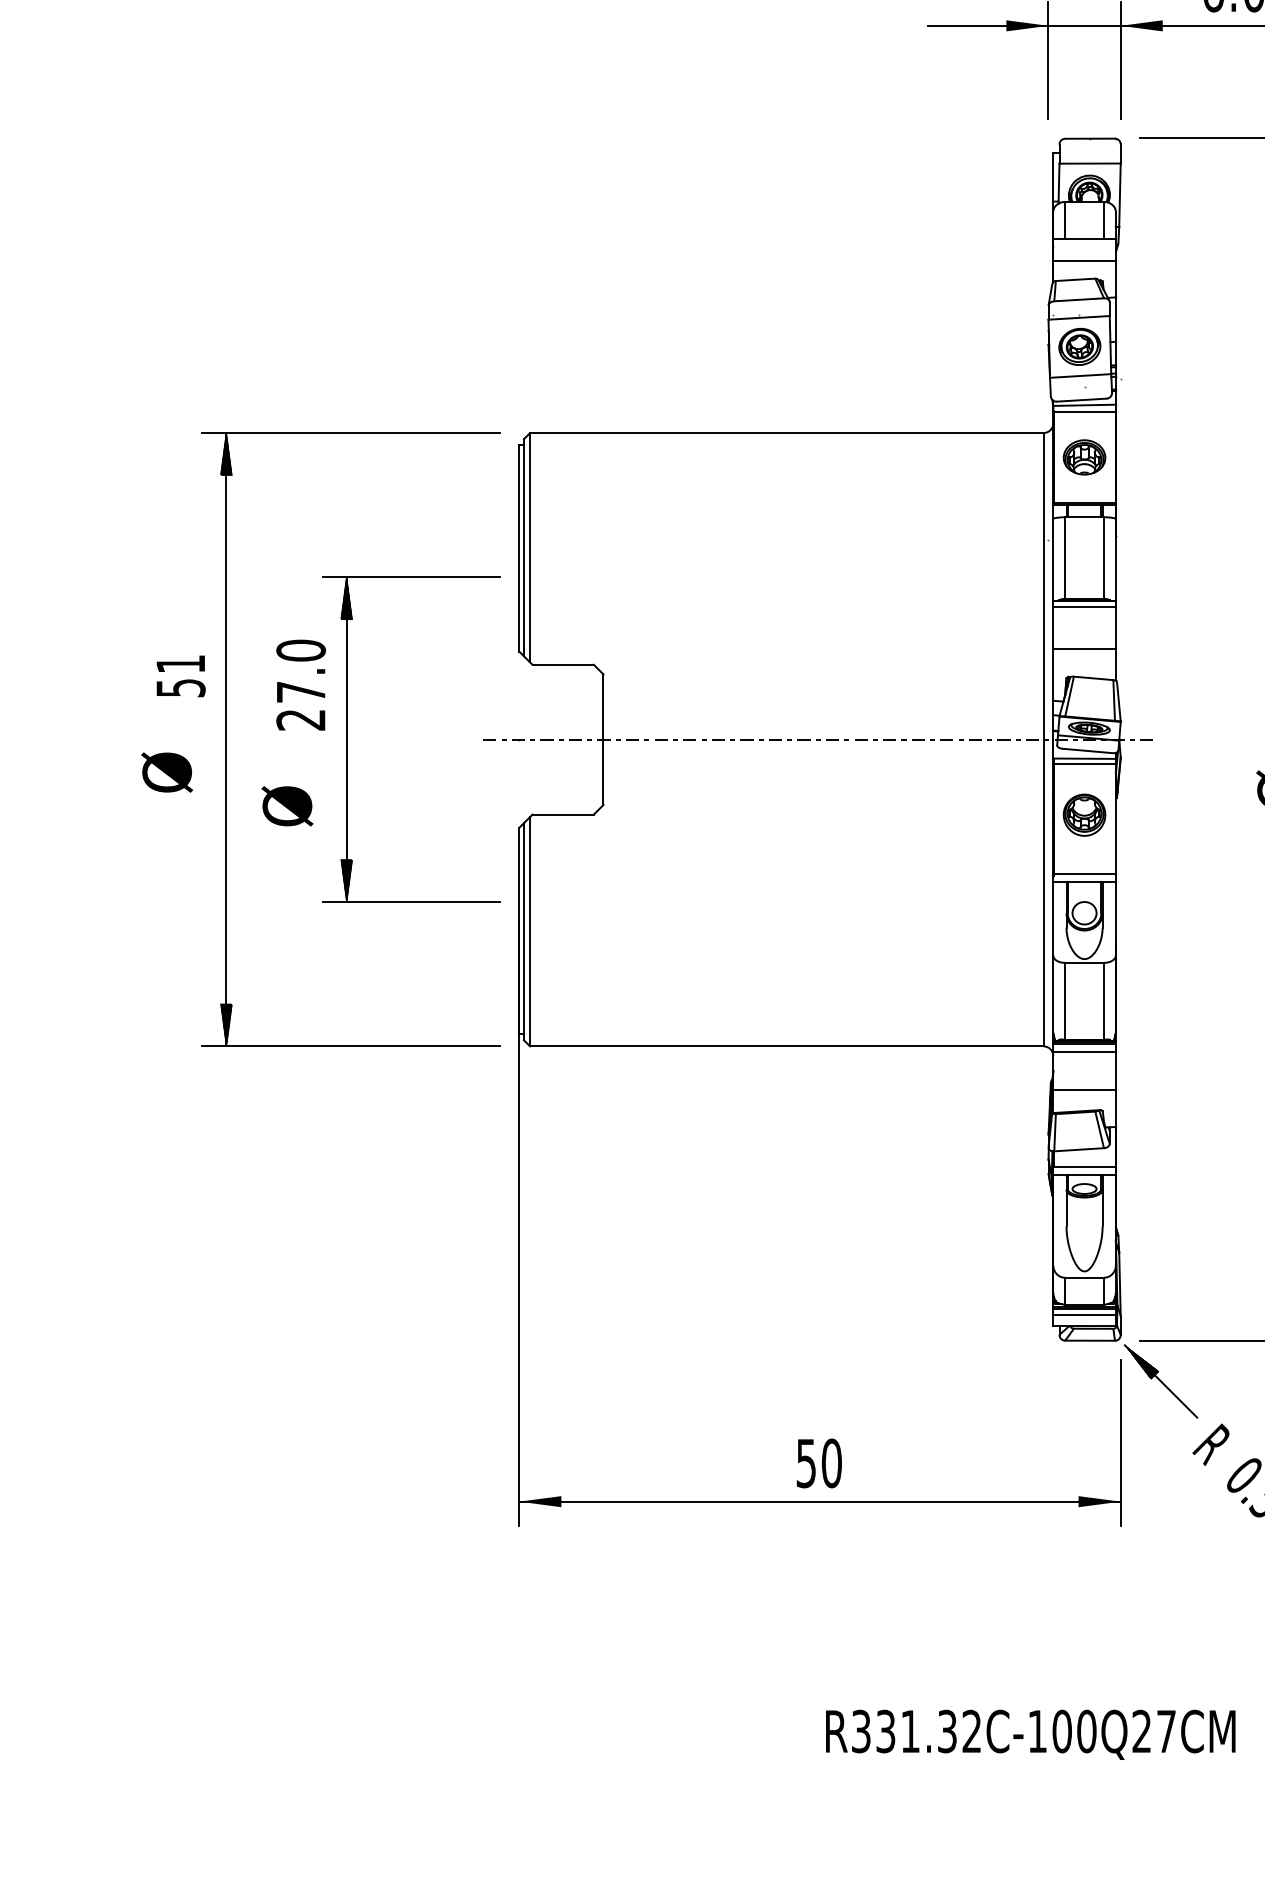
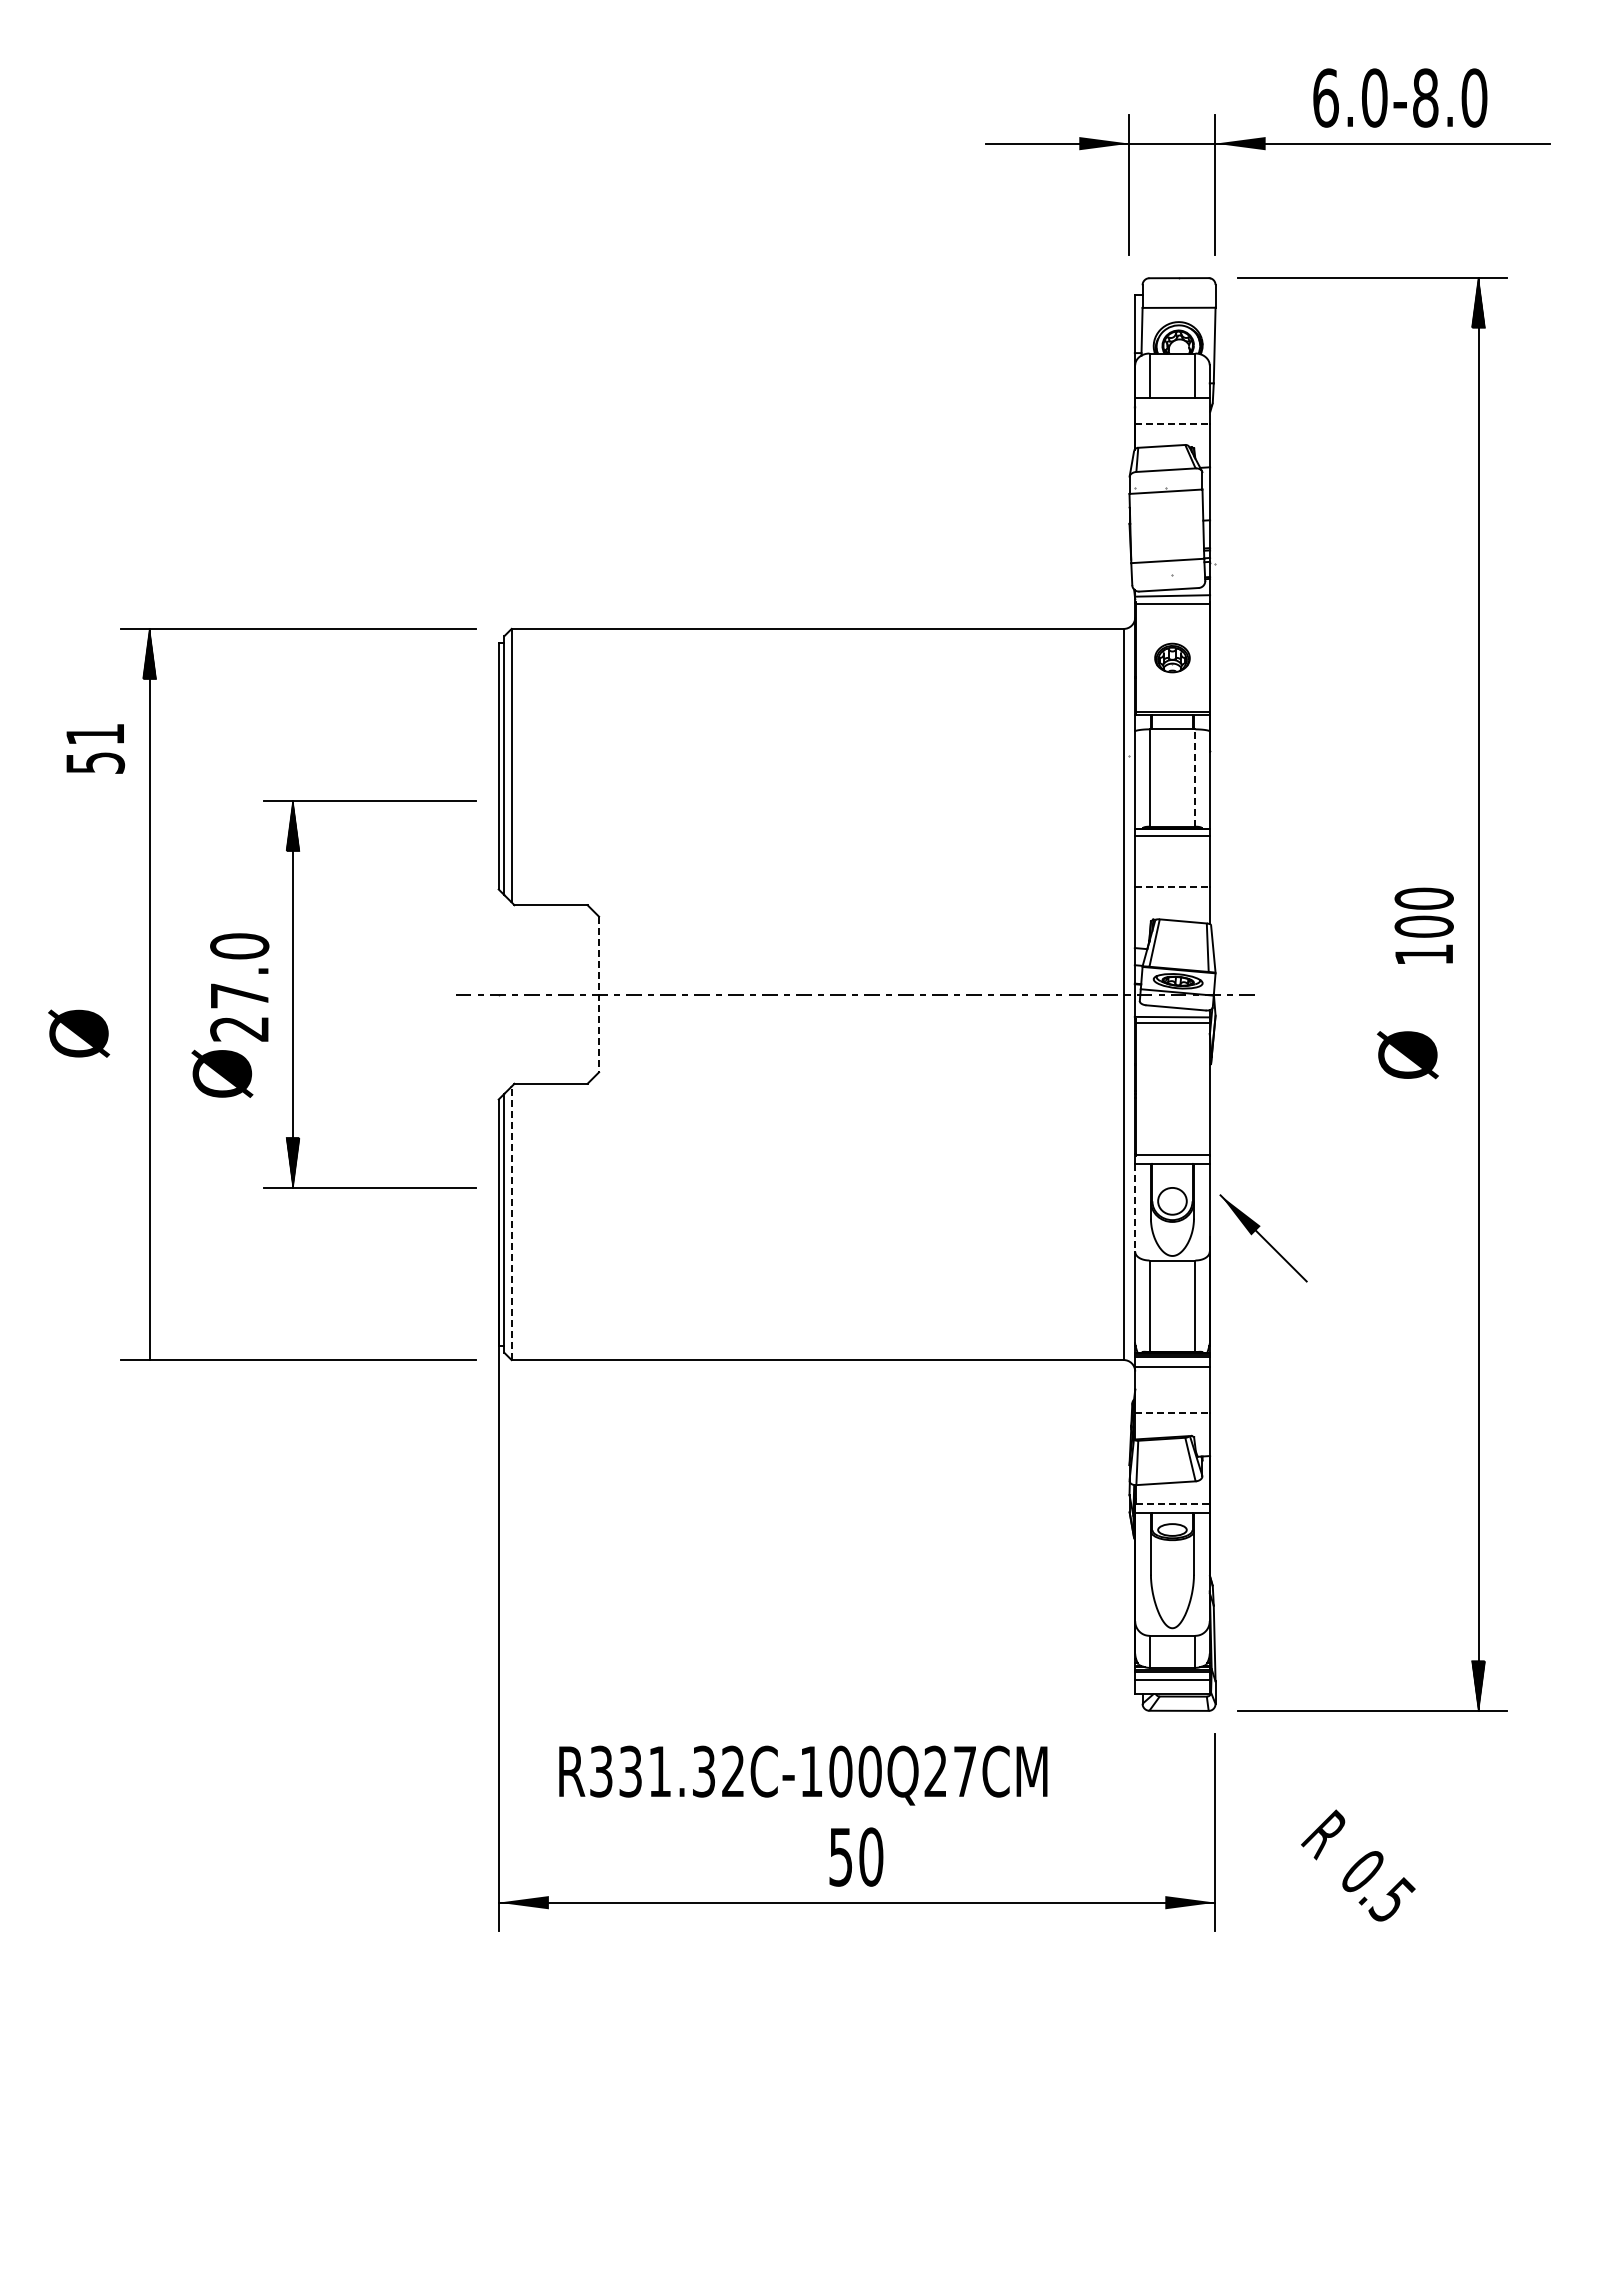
line: (1085, 260) -> (1173, 423), solid -> dashed
part: (1079, 346) -> (1166, 525), removed
part: (1084, 456) -> (1172, 657), size x0.7
line: (1103, 558) -> (1195, 778), solid -> dashed
line: (1084, 649) -> (1172, 886), solid -> dashed
text: (180, 675) -> (95, 748), moved
text: (300, 685) -> (239, 987), moved
line: (603, 739) -> (599, 994), solid -> dashed
part: (1084, 815) -> (1172, 1084), removed
line: (1053, 918) -> (1135, 1207), solid -> dashed
line: (530, 931) -> (511, 1223), solid -> dashed
hatch: (226, 1024) -> (149, 1334), removed
line: (1085, 1090) -> (1173, 1412), solid -> dashed
line: (1084, 1167) -> (1172, 1504), solid -> dashed
part: (1160, 1381) -> (1263, 1238), moved
text: (1030, 1734) -> (803, 1775), moved

